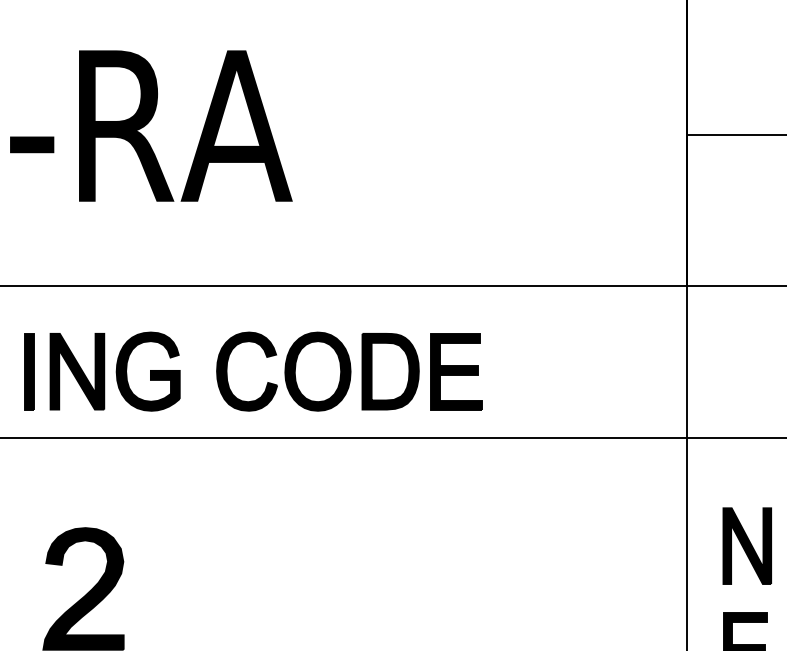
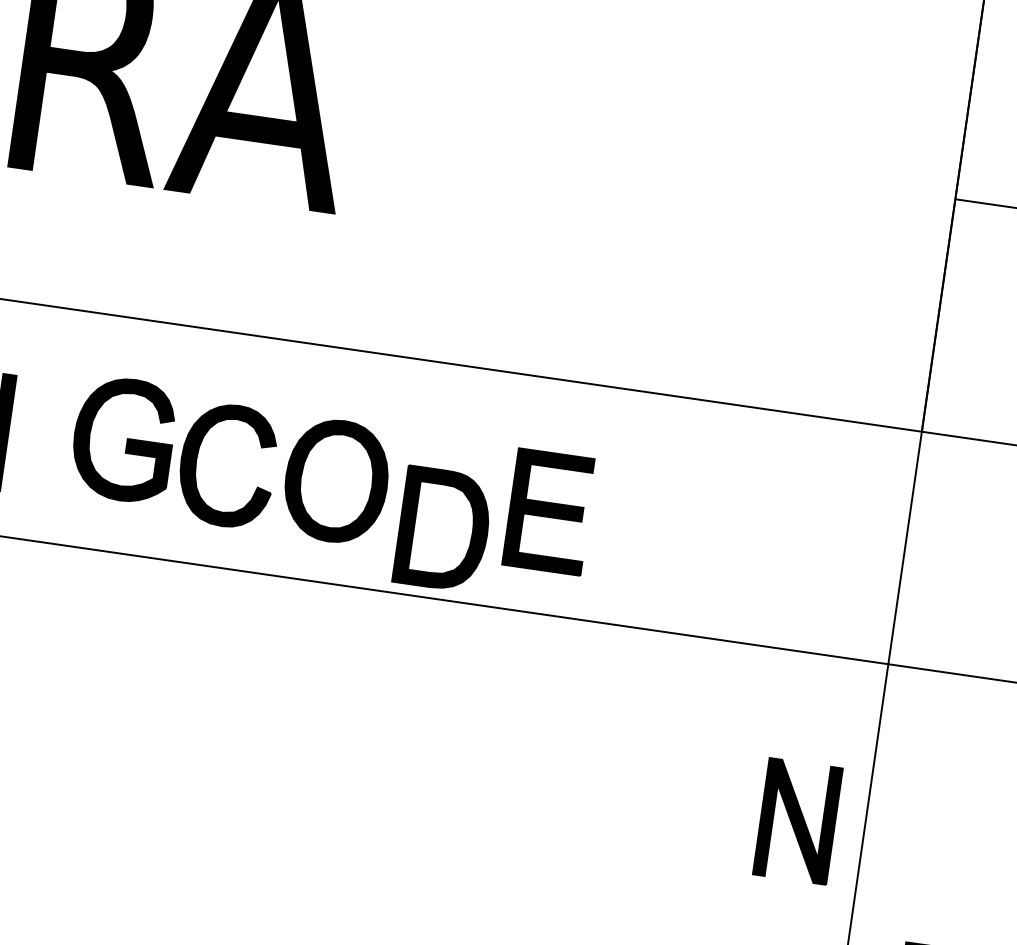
part: (147, 371) -> (122, 439), moved
part: (390, 371) -> (443, 529), moved
part: (746, 545) -> (796, 820), moved

